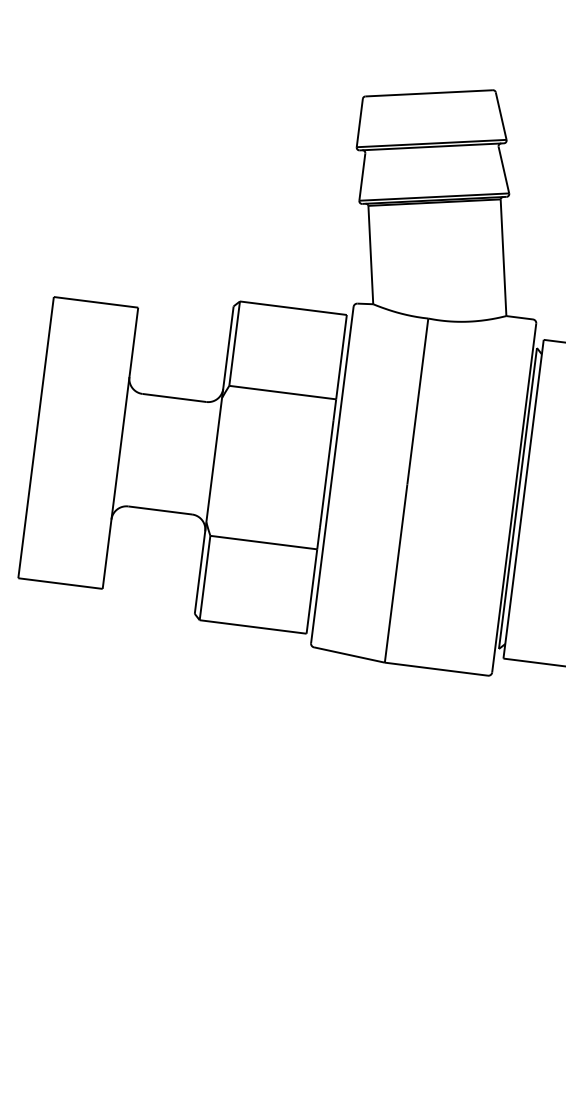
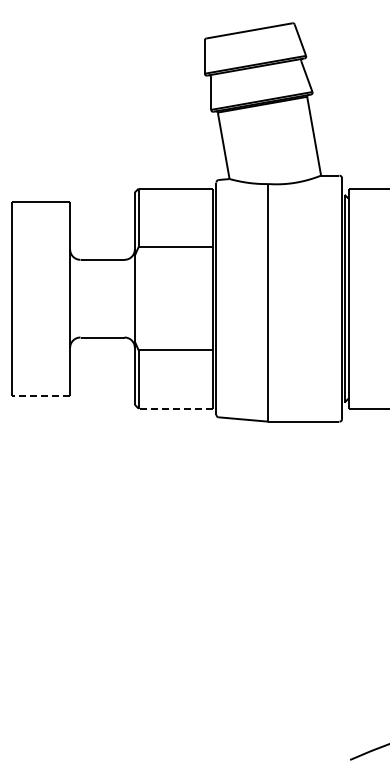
line: (59, 583) -> (40, 395), solid -> dashed
line: (252, 626) -> (175, 408), solid -> dashed

